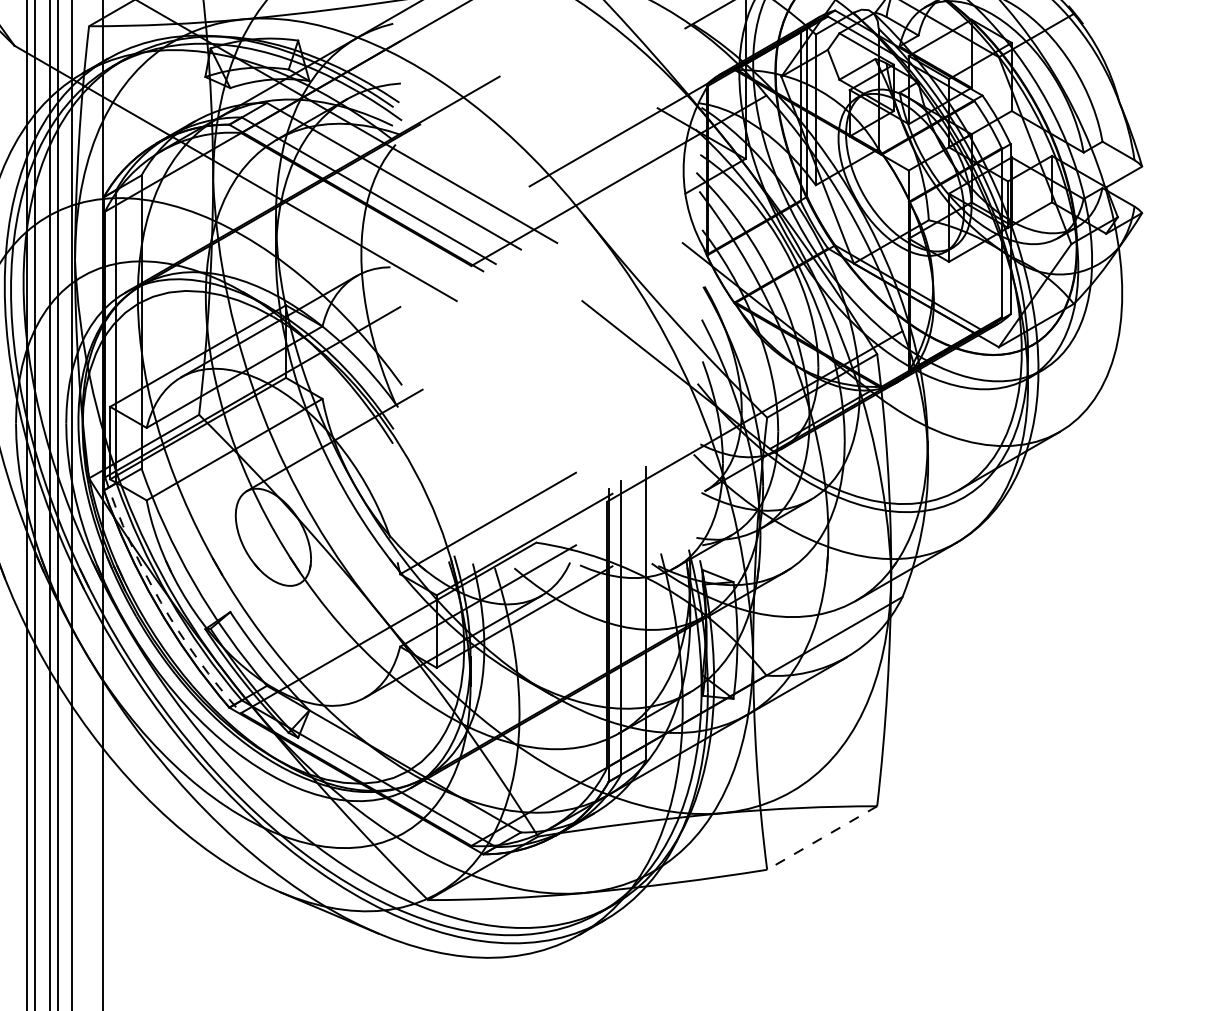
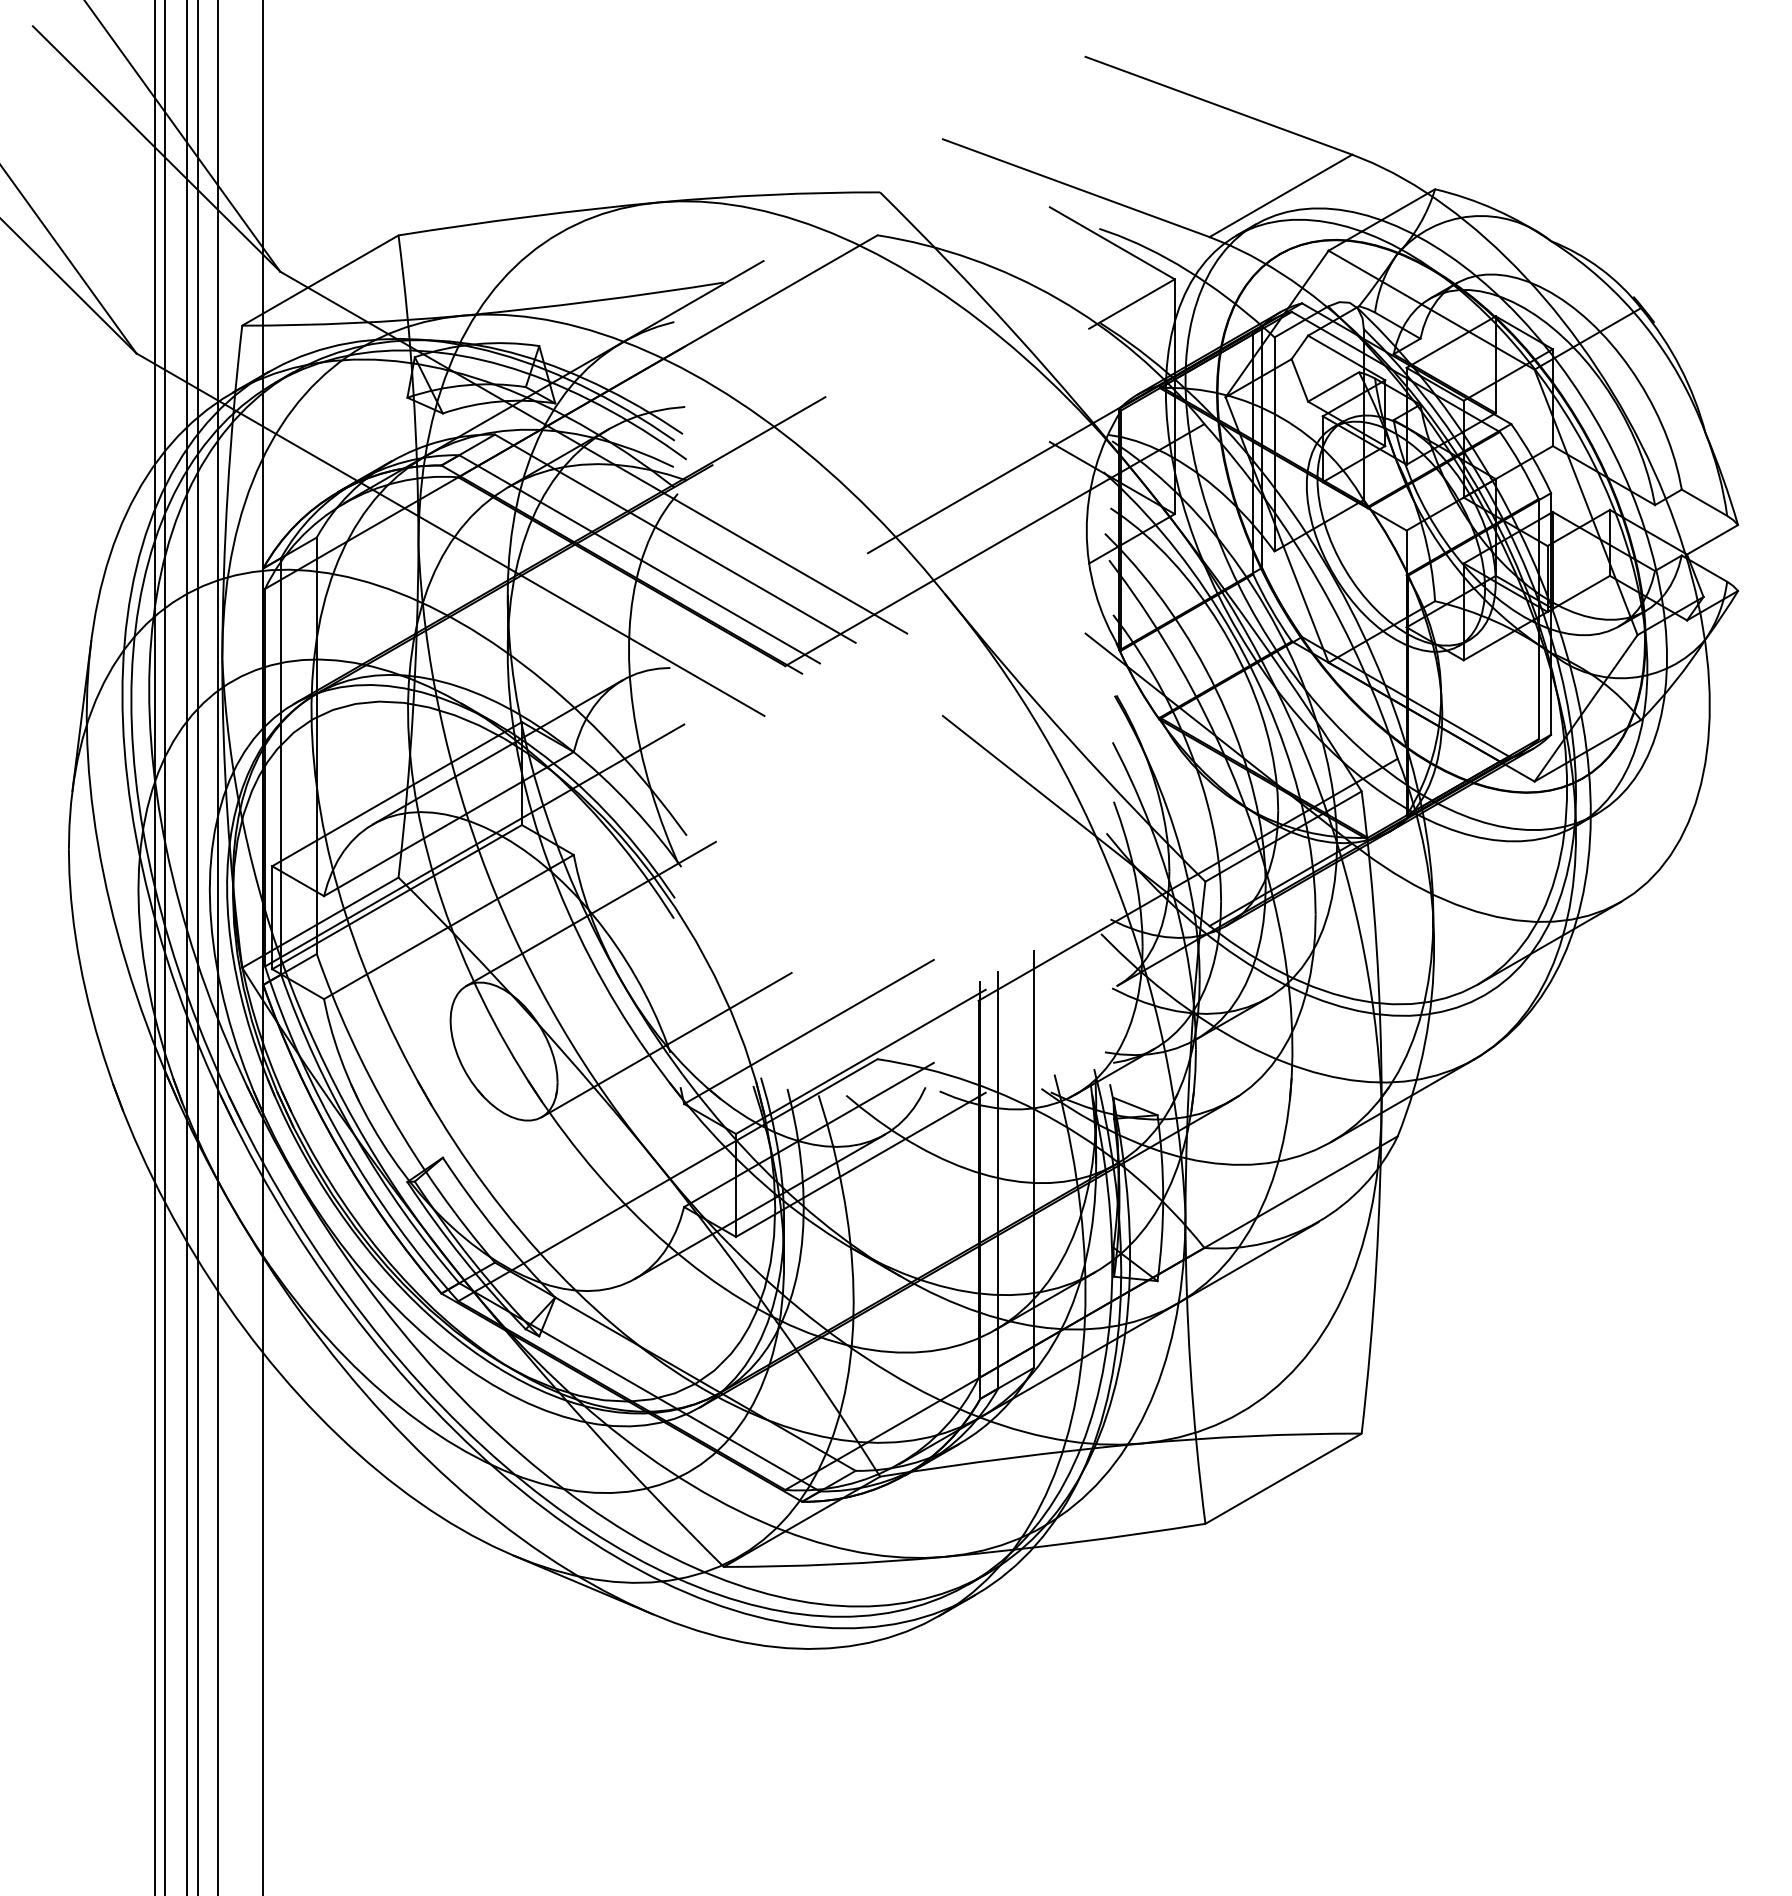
line: (387, 532) -> (666, 1044), added
arc: (161, 602) -> (344, 1143), dashed -> solid
line: (822, 837) -> (1283, 1478), dashed -> solid

